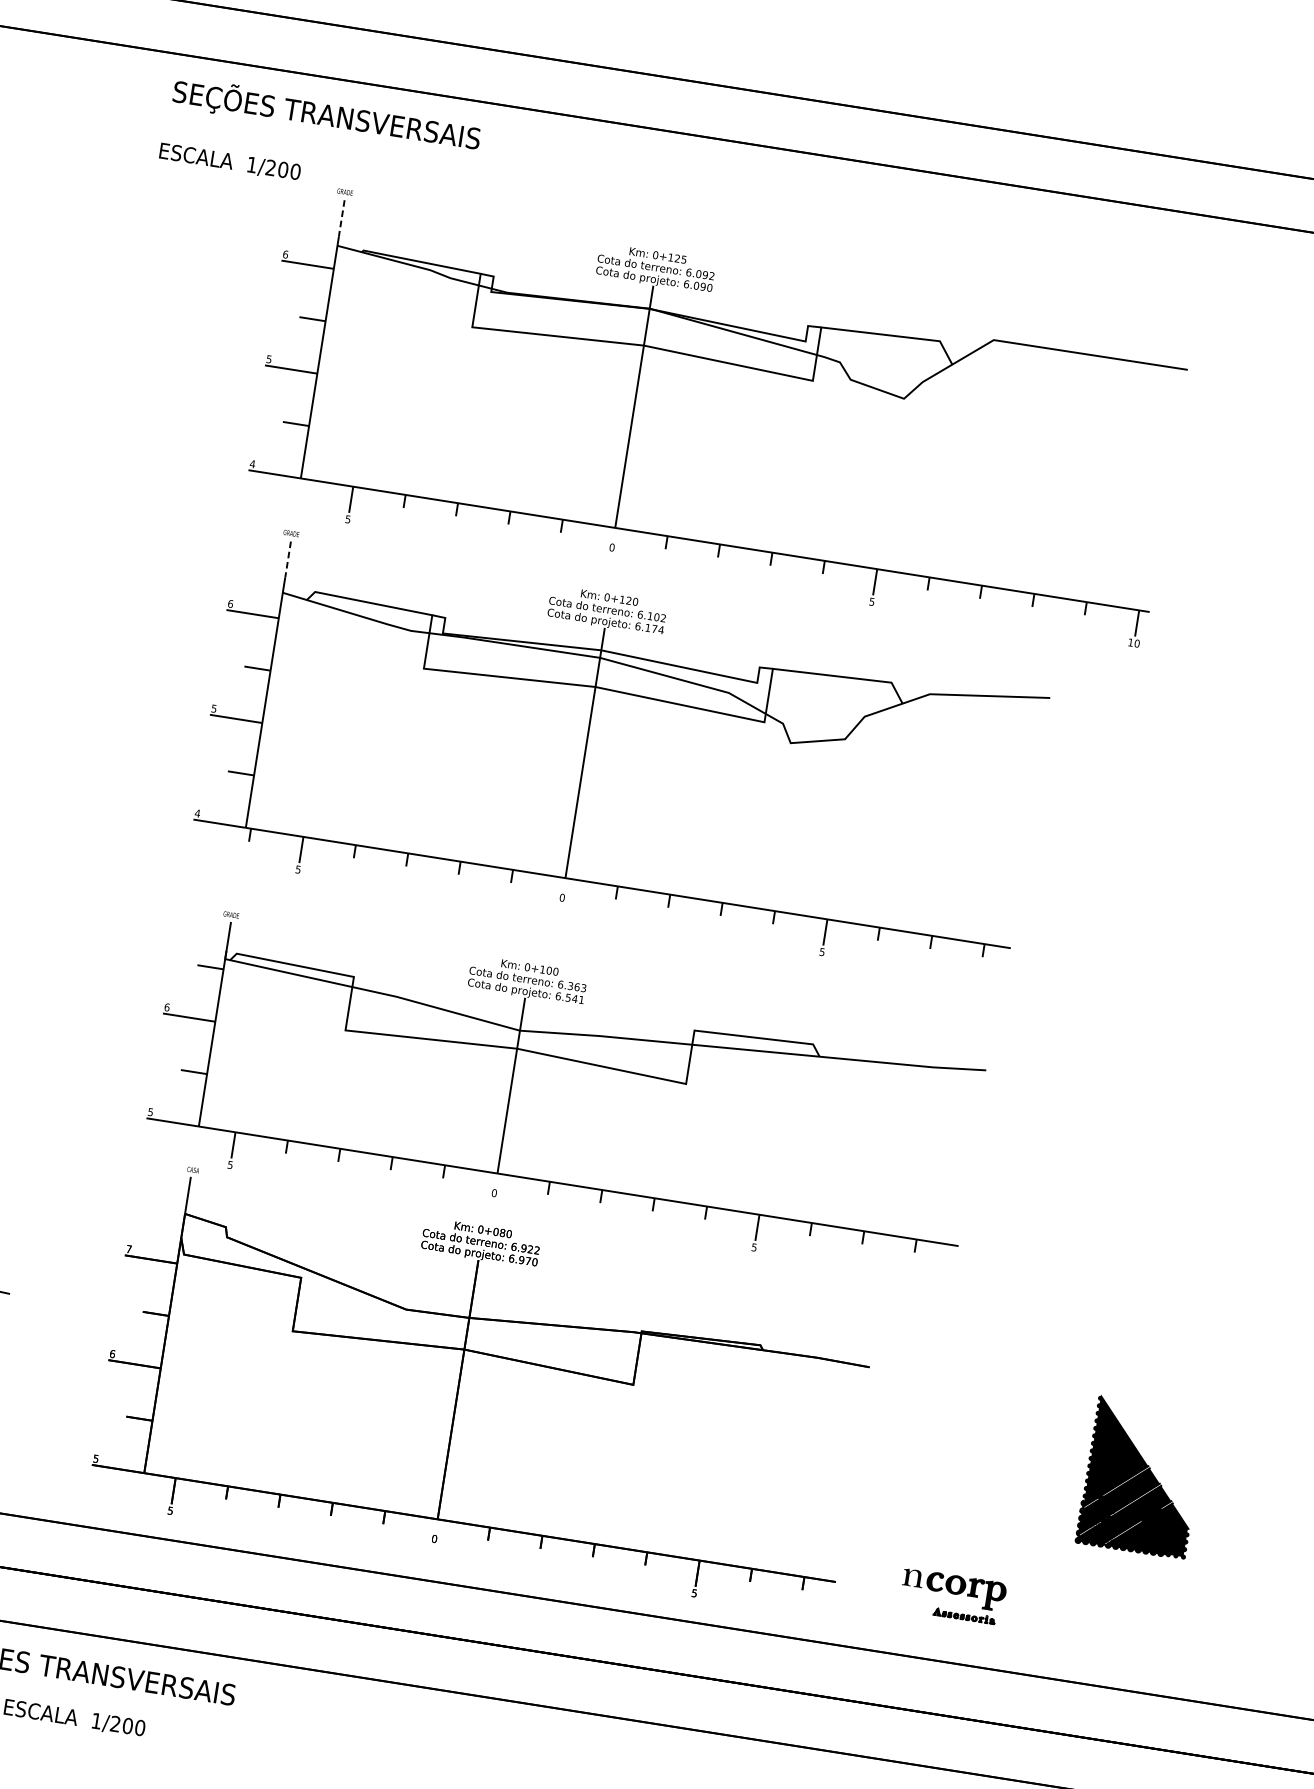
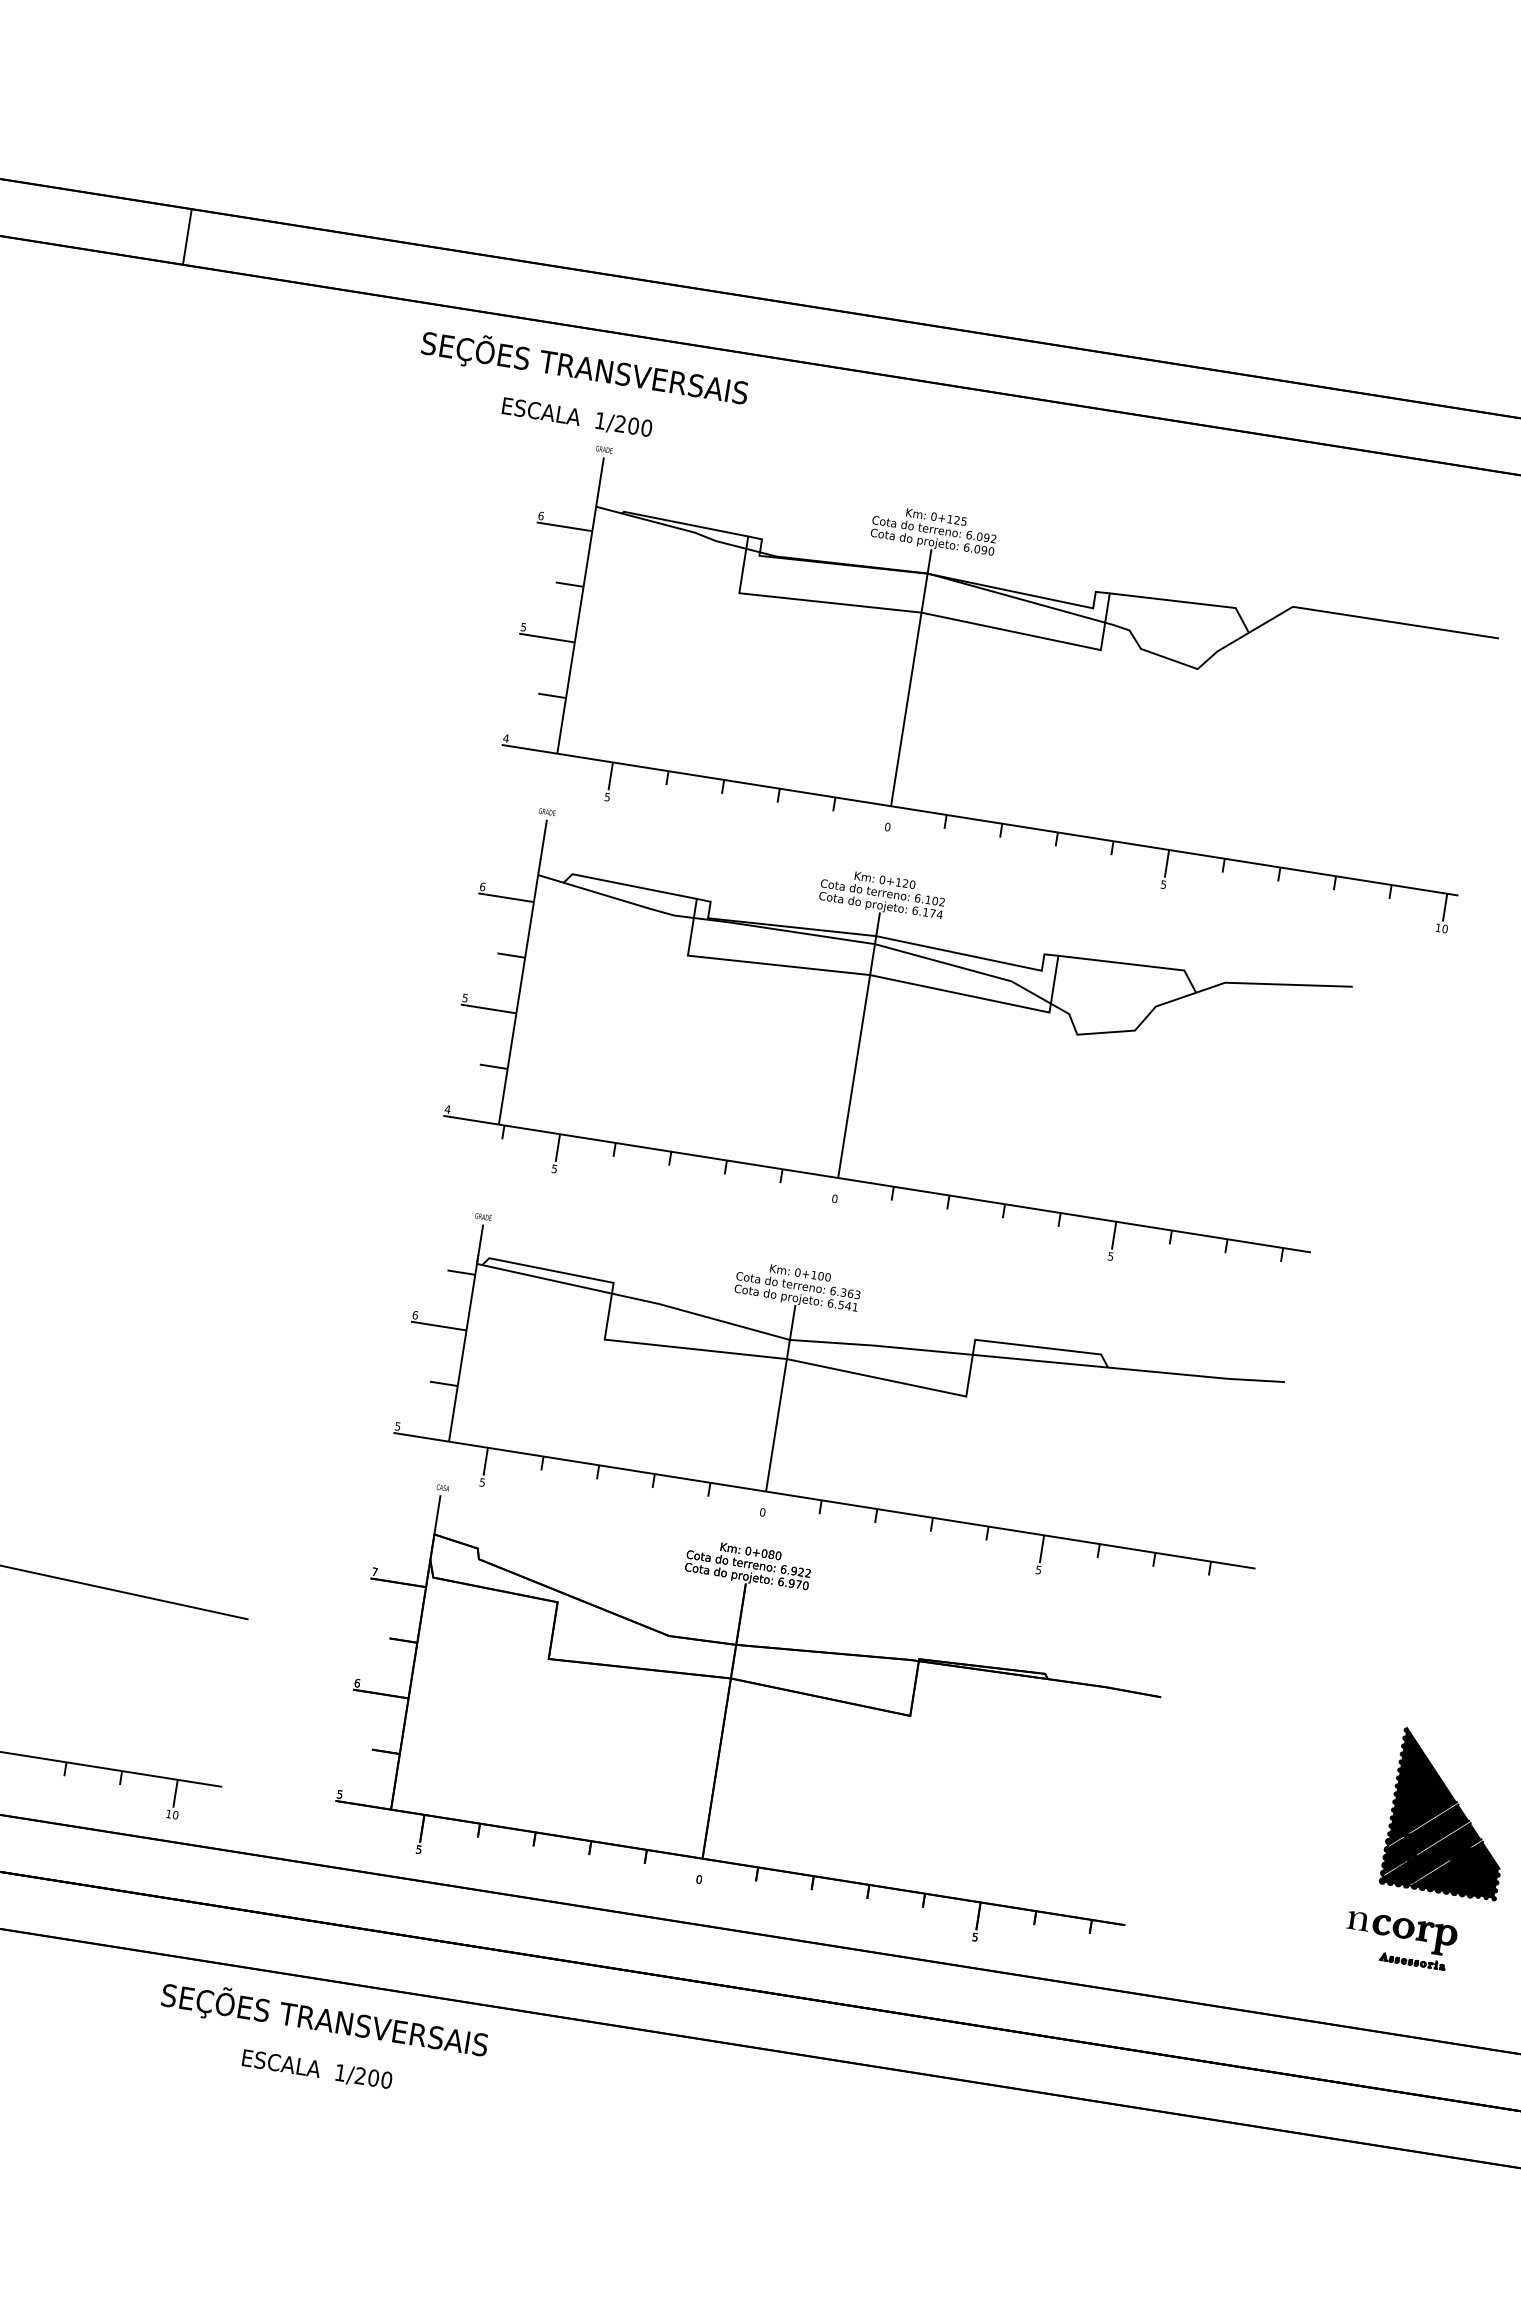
text: (229, 160) -> (576, 416), moved
line: (341, 218) -> (600, 477), dashed -> solid
line: (287, 560) -> (543, 840), dashed -> solid
part: (953, 1596) -> (1401, 1940), moved

